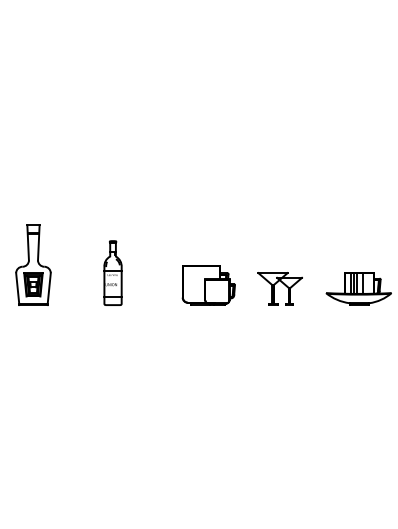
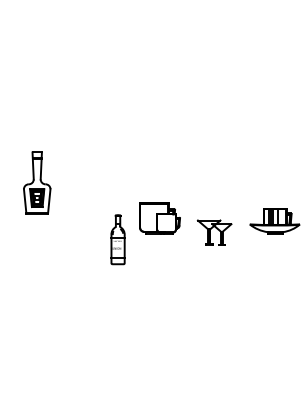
part: (33, 264) -> (37, 182), moved
part: (112, 272) -> (117, 239), moved
part: (279, 288) -> (214, 232), moved

